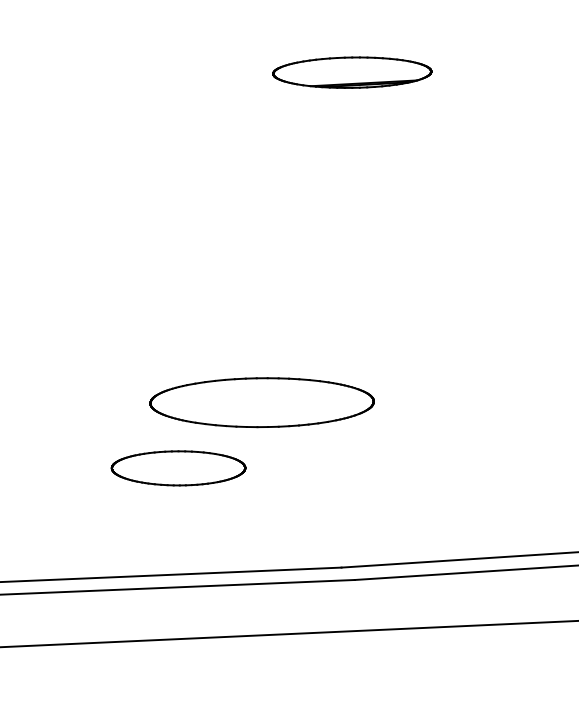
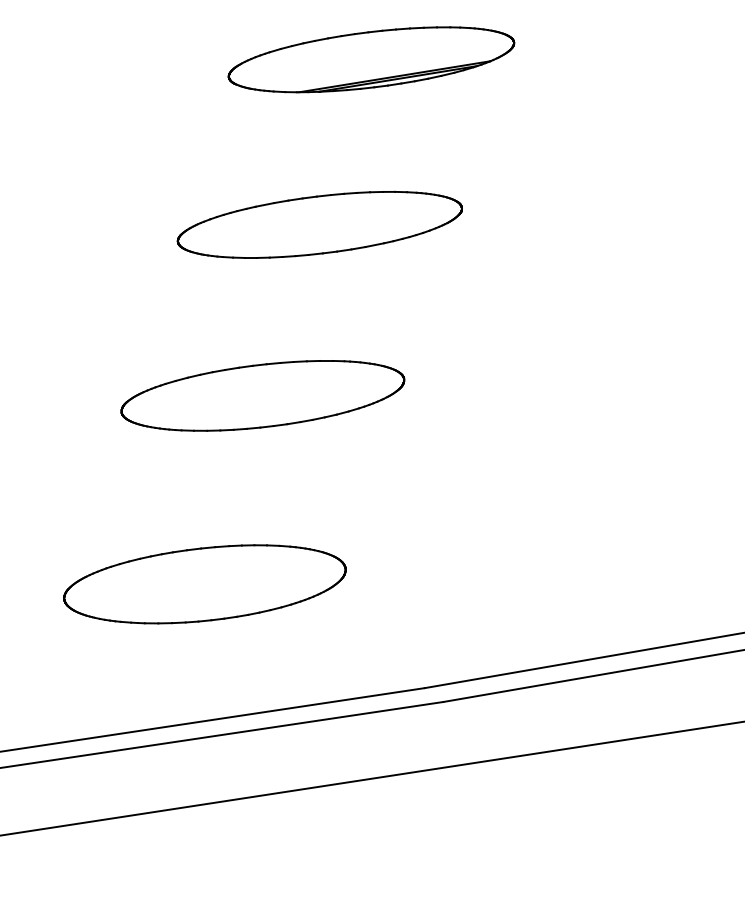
part: (352, 72) -> (371, 59), size x1.43
part: (298, 196) -> (319, 224), added
part: (261, 402) -> (262, 395), moved
part: (178, 468) -> (204, 584), size x1.67

